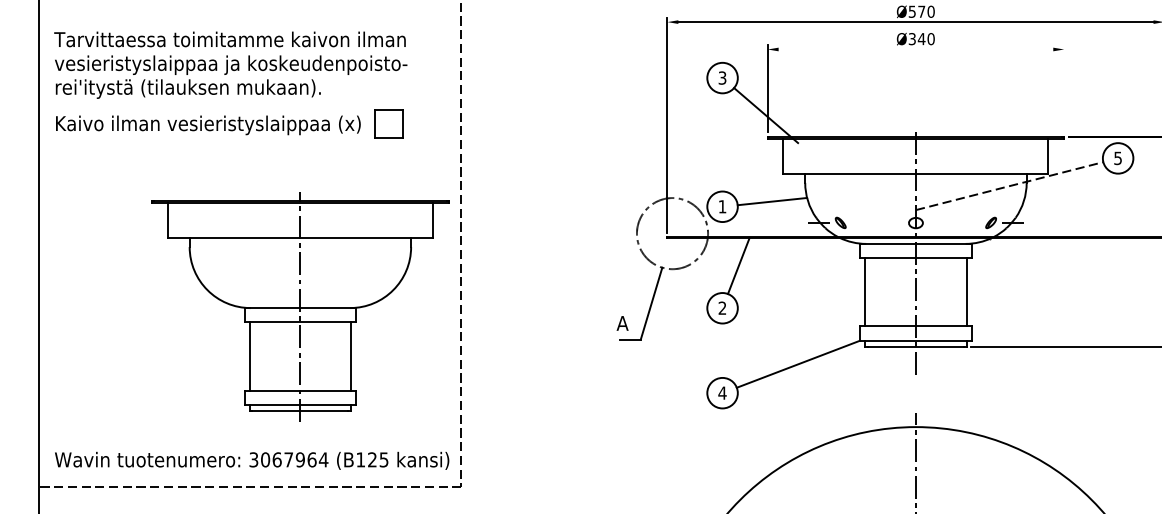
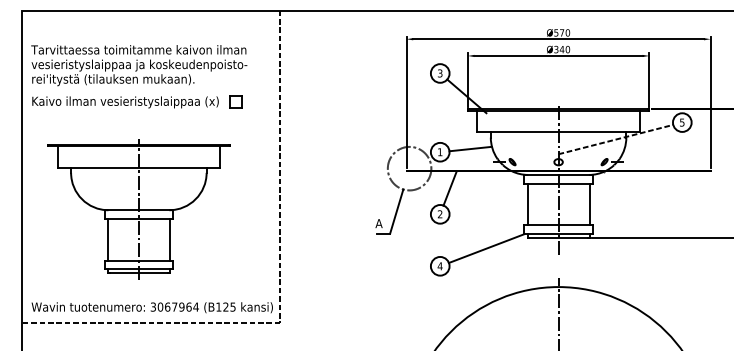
line: (915, 48) -> (558, 55), added
line: (1064, 87) -> (649, 79), added
part: (388, 123) -> (235, 101), size x0.71
part: (299, 306) -> (138, 209), moved

